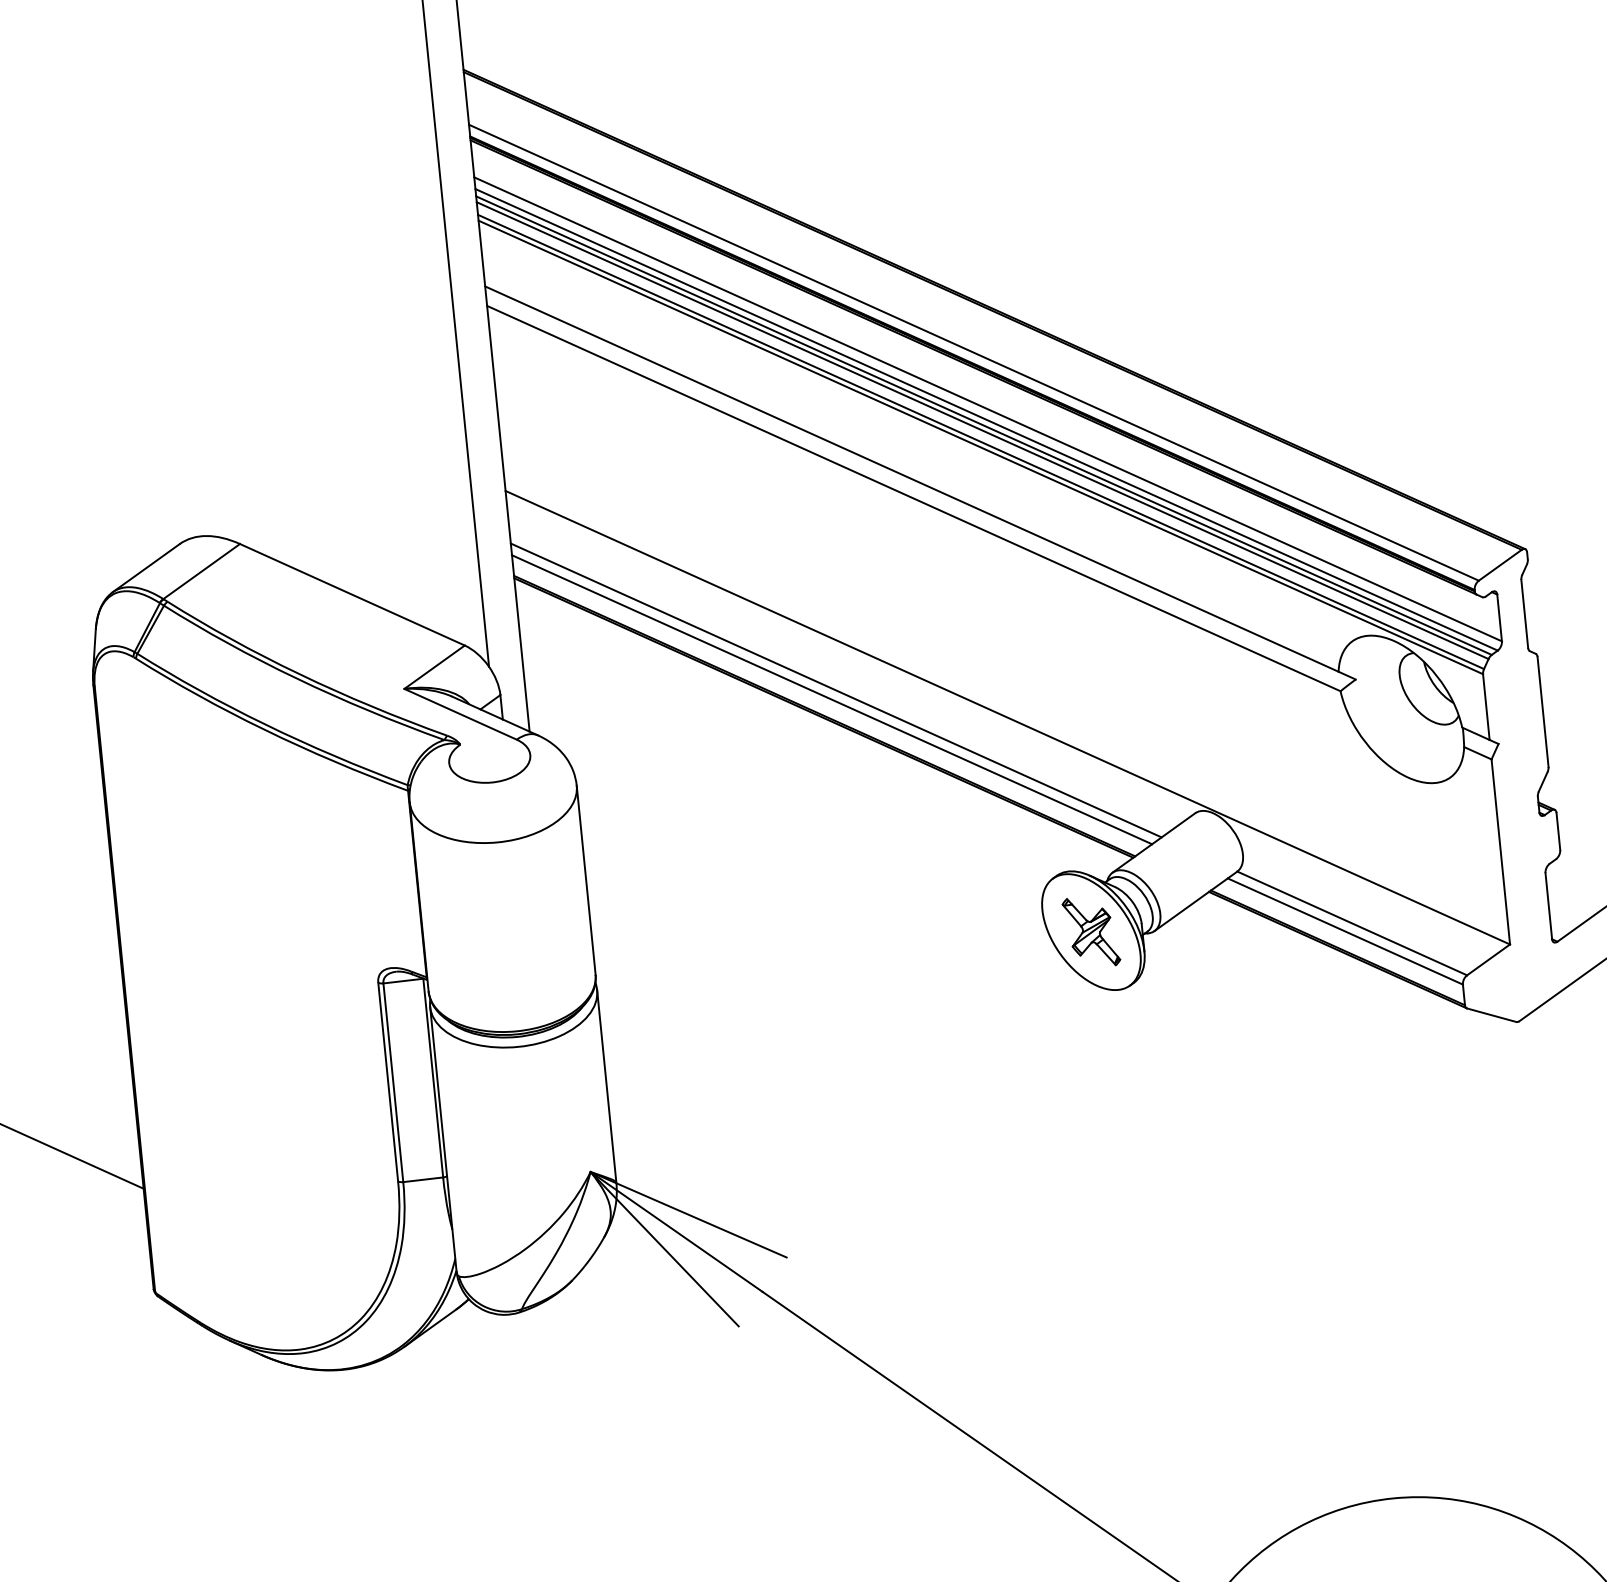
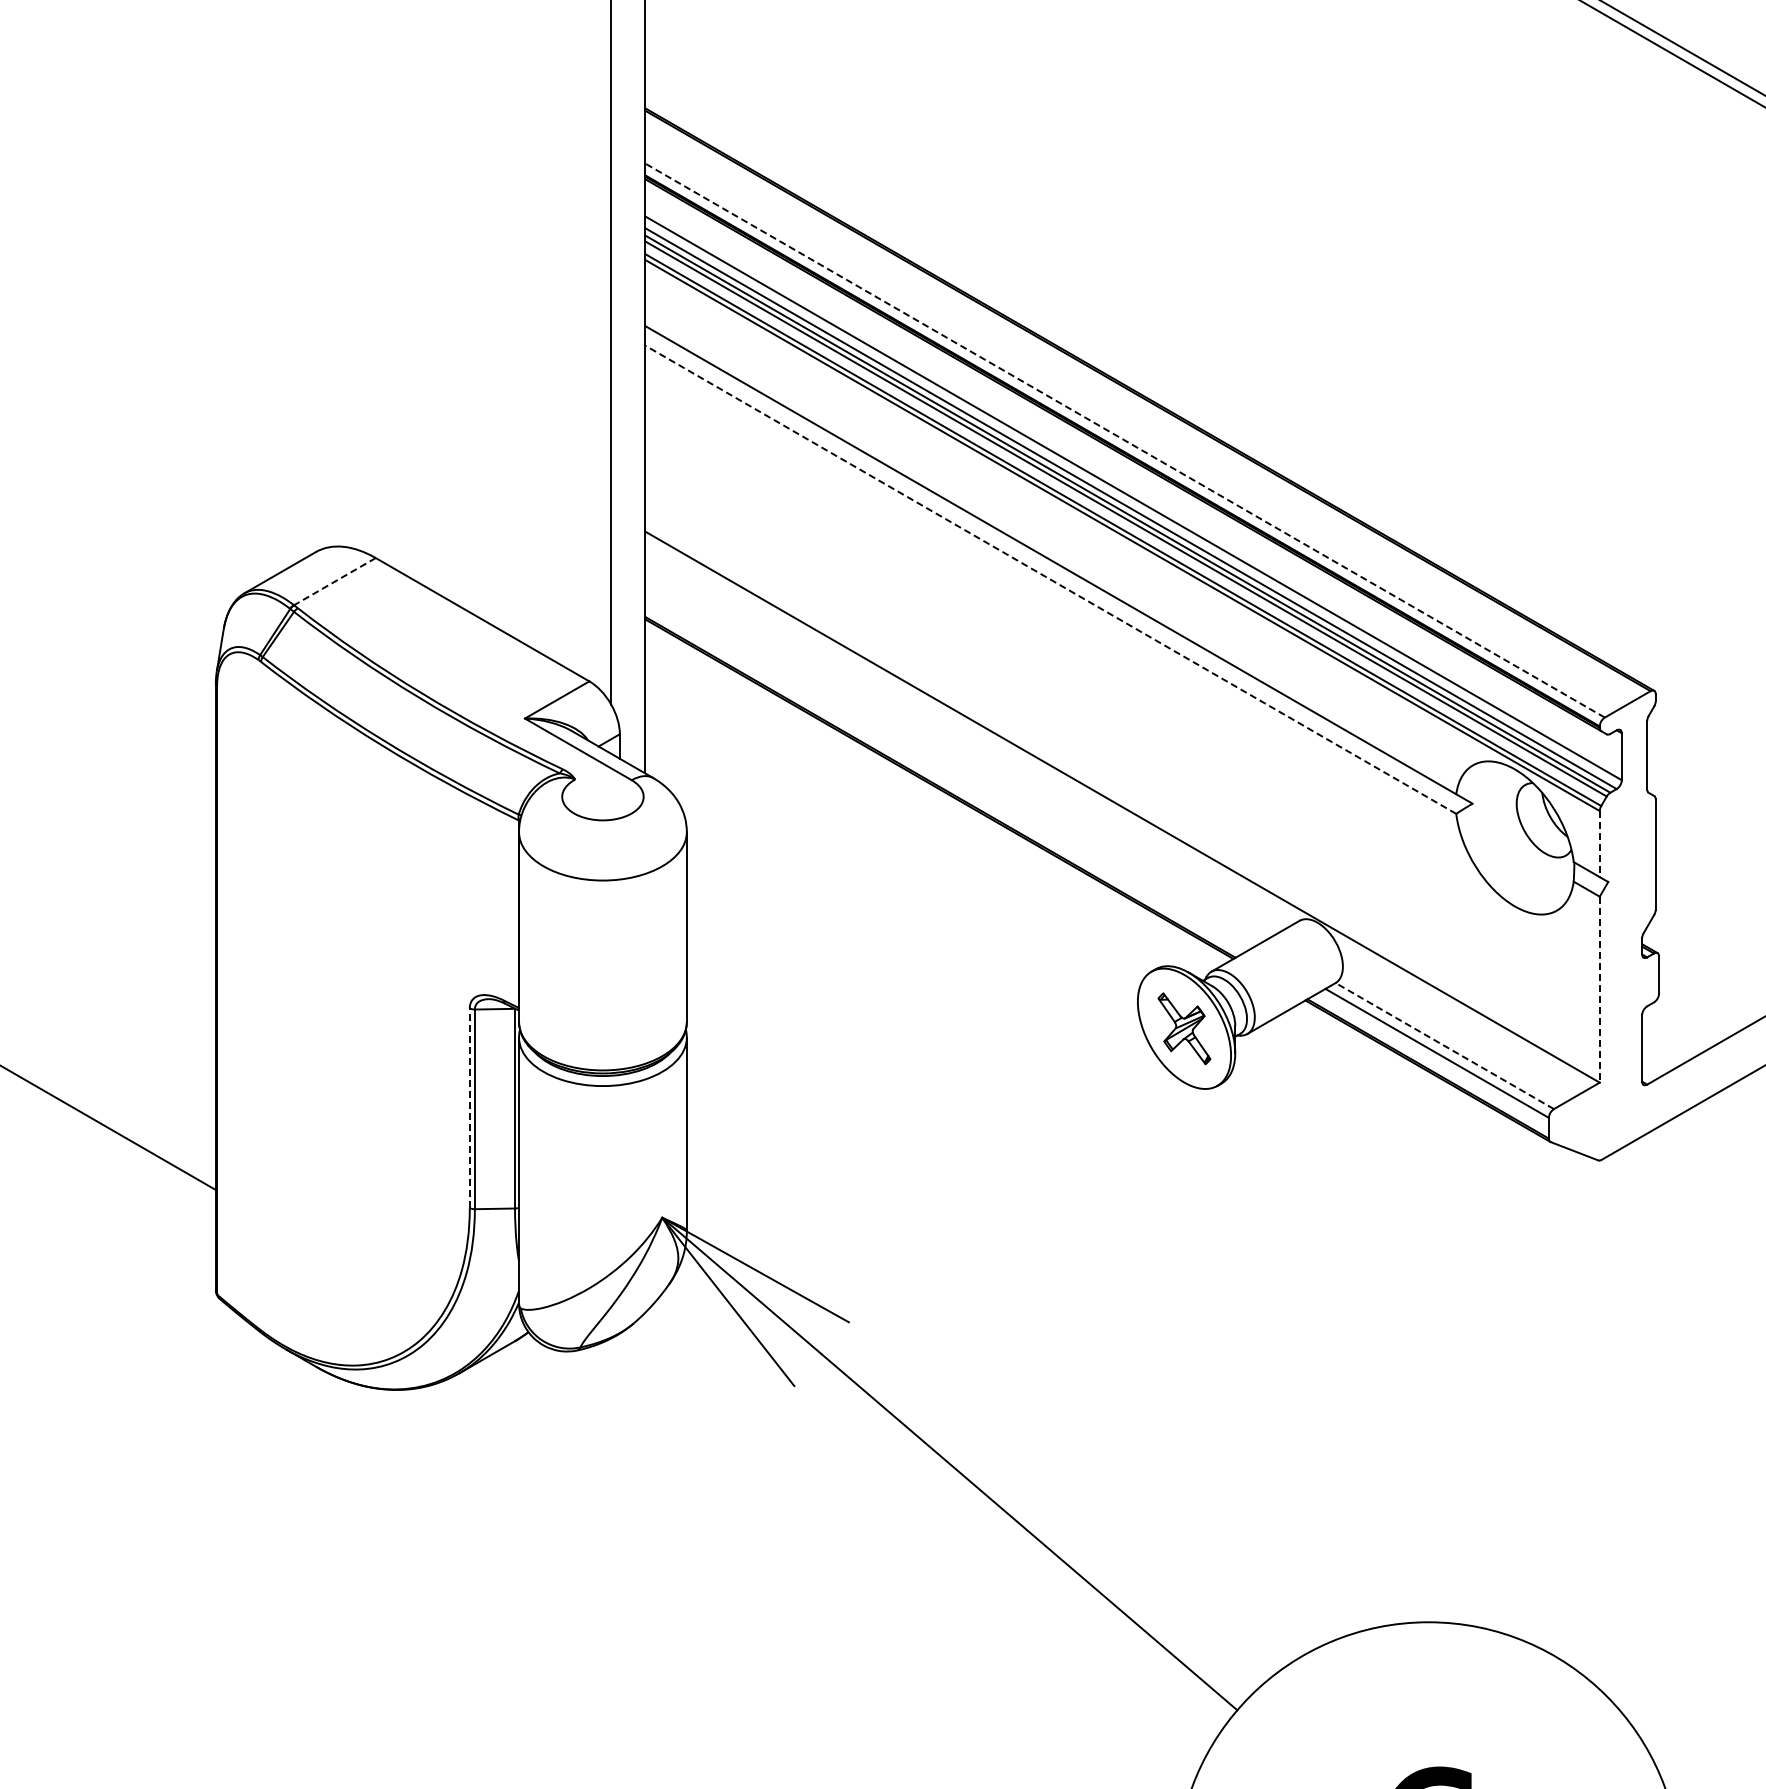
line: (974, 352) -> (1125, 440), solid -> dashed
line: (913, 498) -> (1050, 579), solid -> dashed
line: (201, 571) -> (334, 581), solid -> dashed
line: (836, 689) -> (954, 762), removed
line: (832, 699) -> (949, 771), removed
line: (1486, 707) -> (1599, 844), solid -> dashed
line: (1500, 851) -> (1599, 989), solid -> dashed
line: (1351, 922) -> (1444, 1045), solid -> dashed
line: (387, 1082) -> (469, 1108), solid -> dashed

